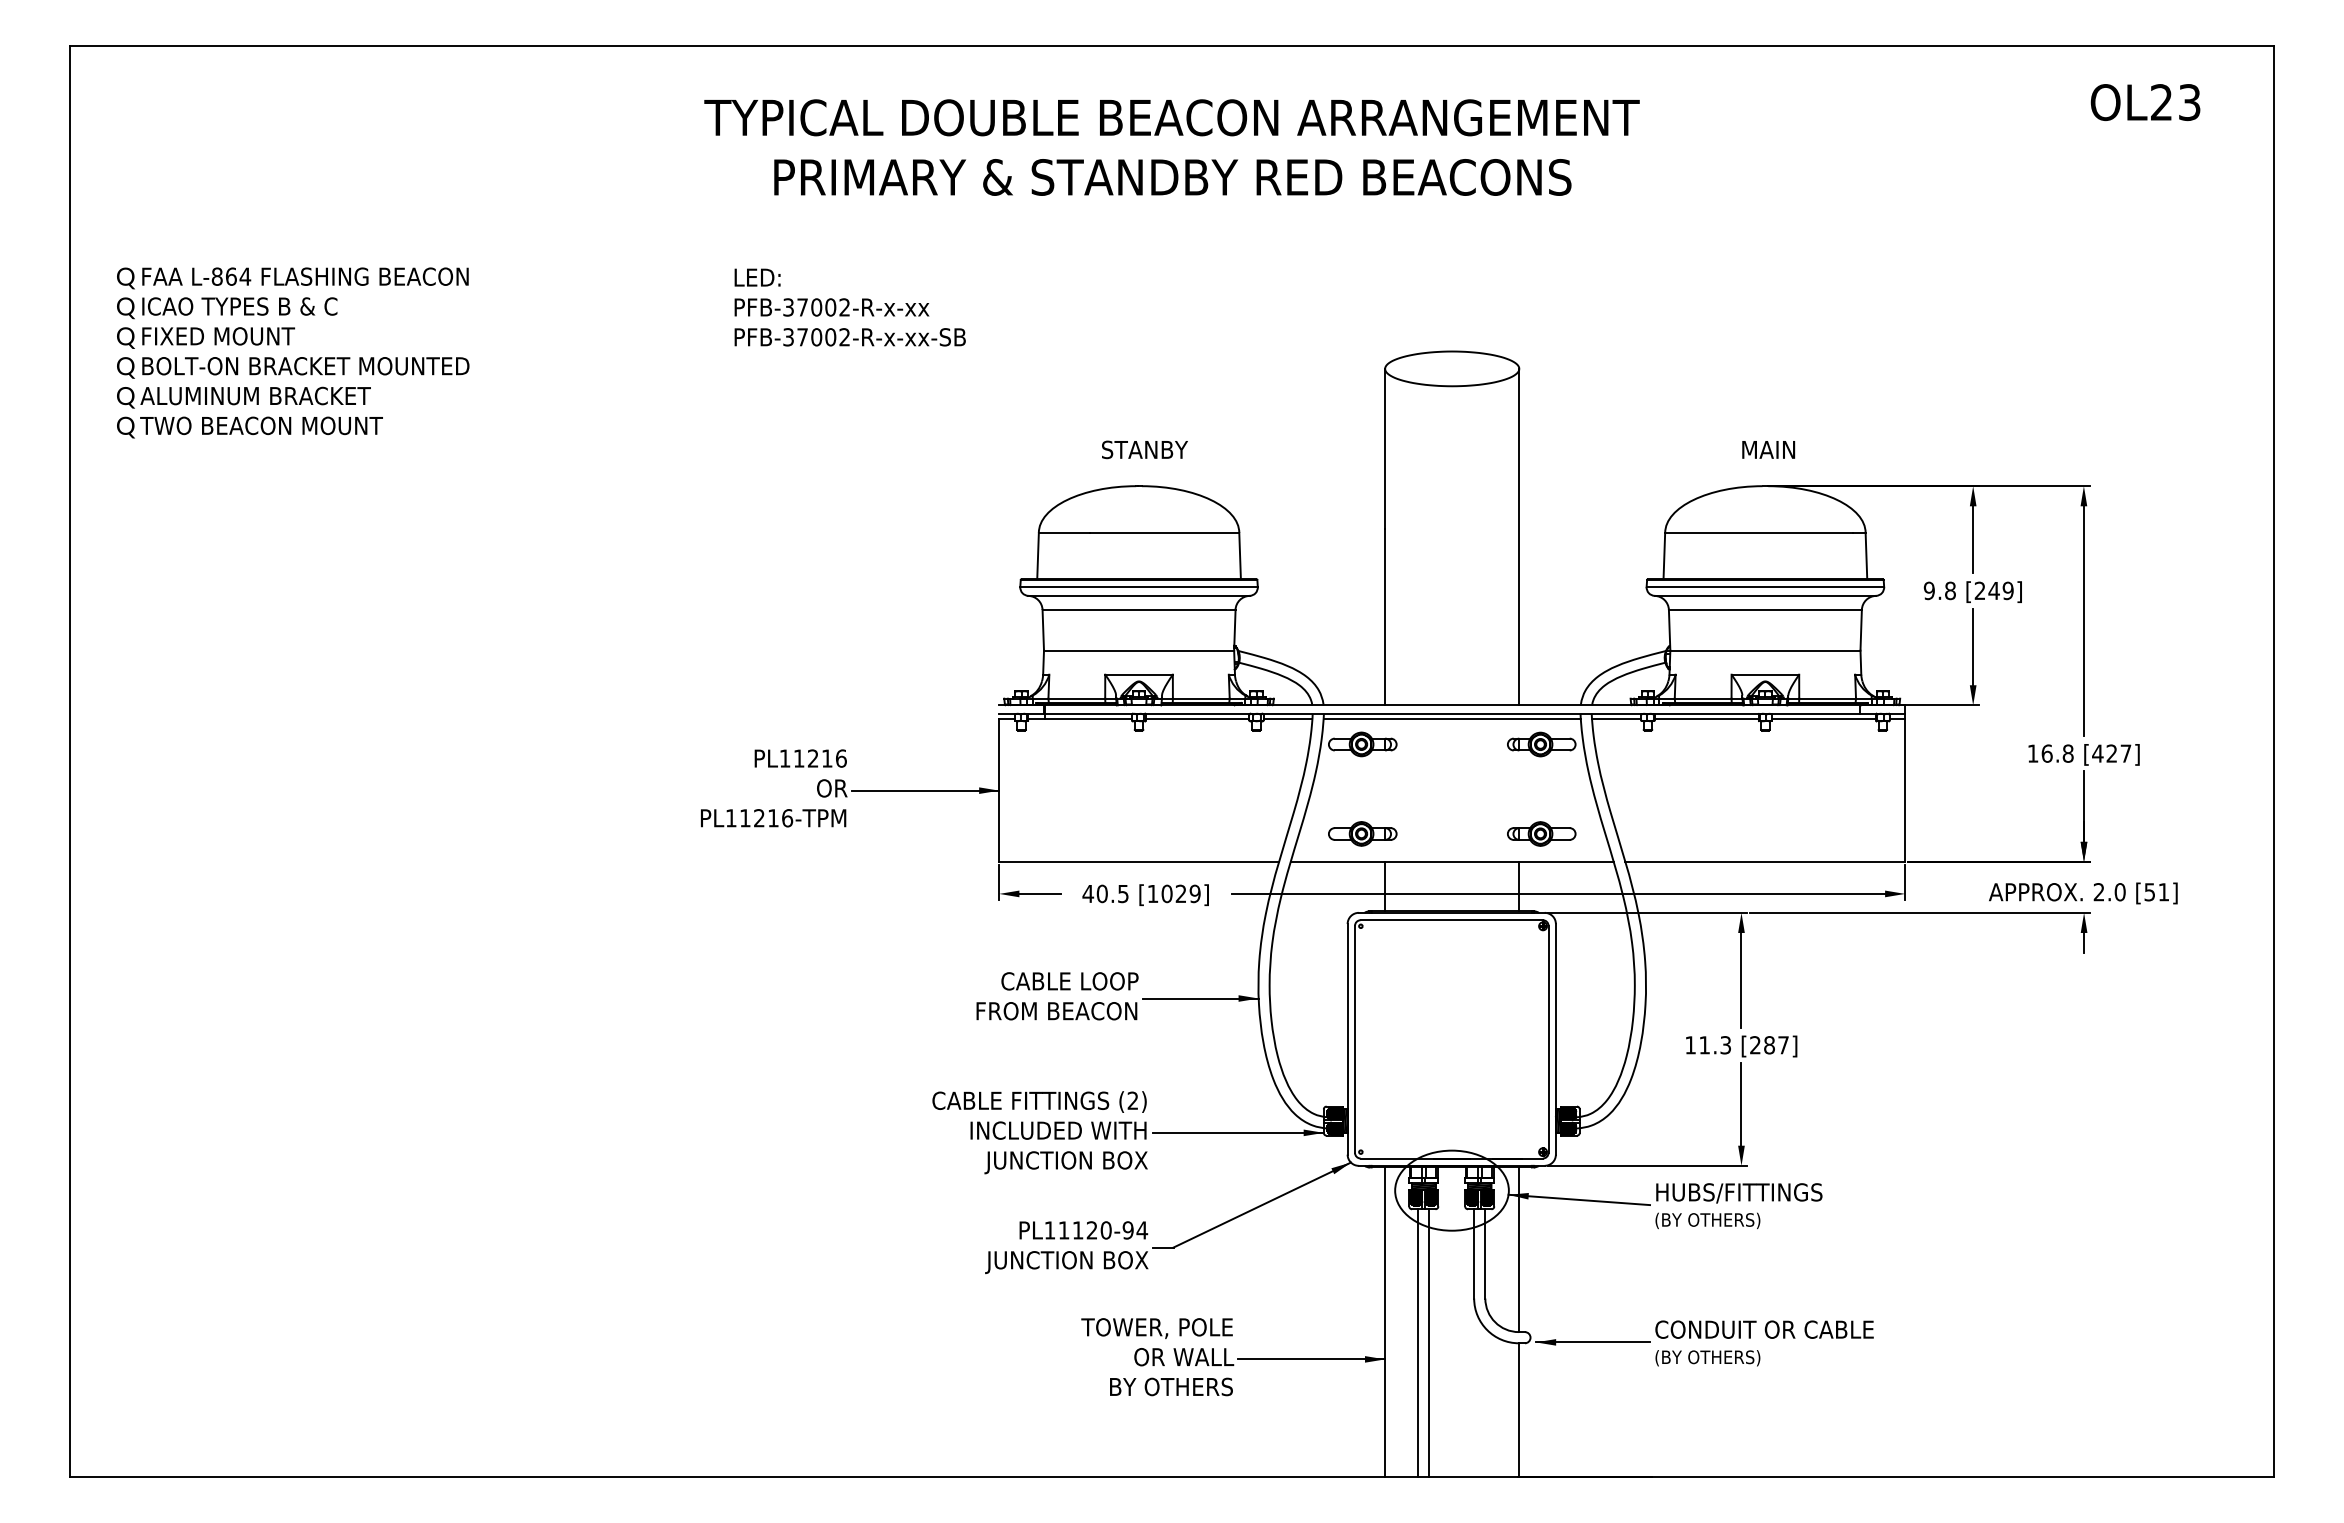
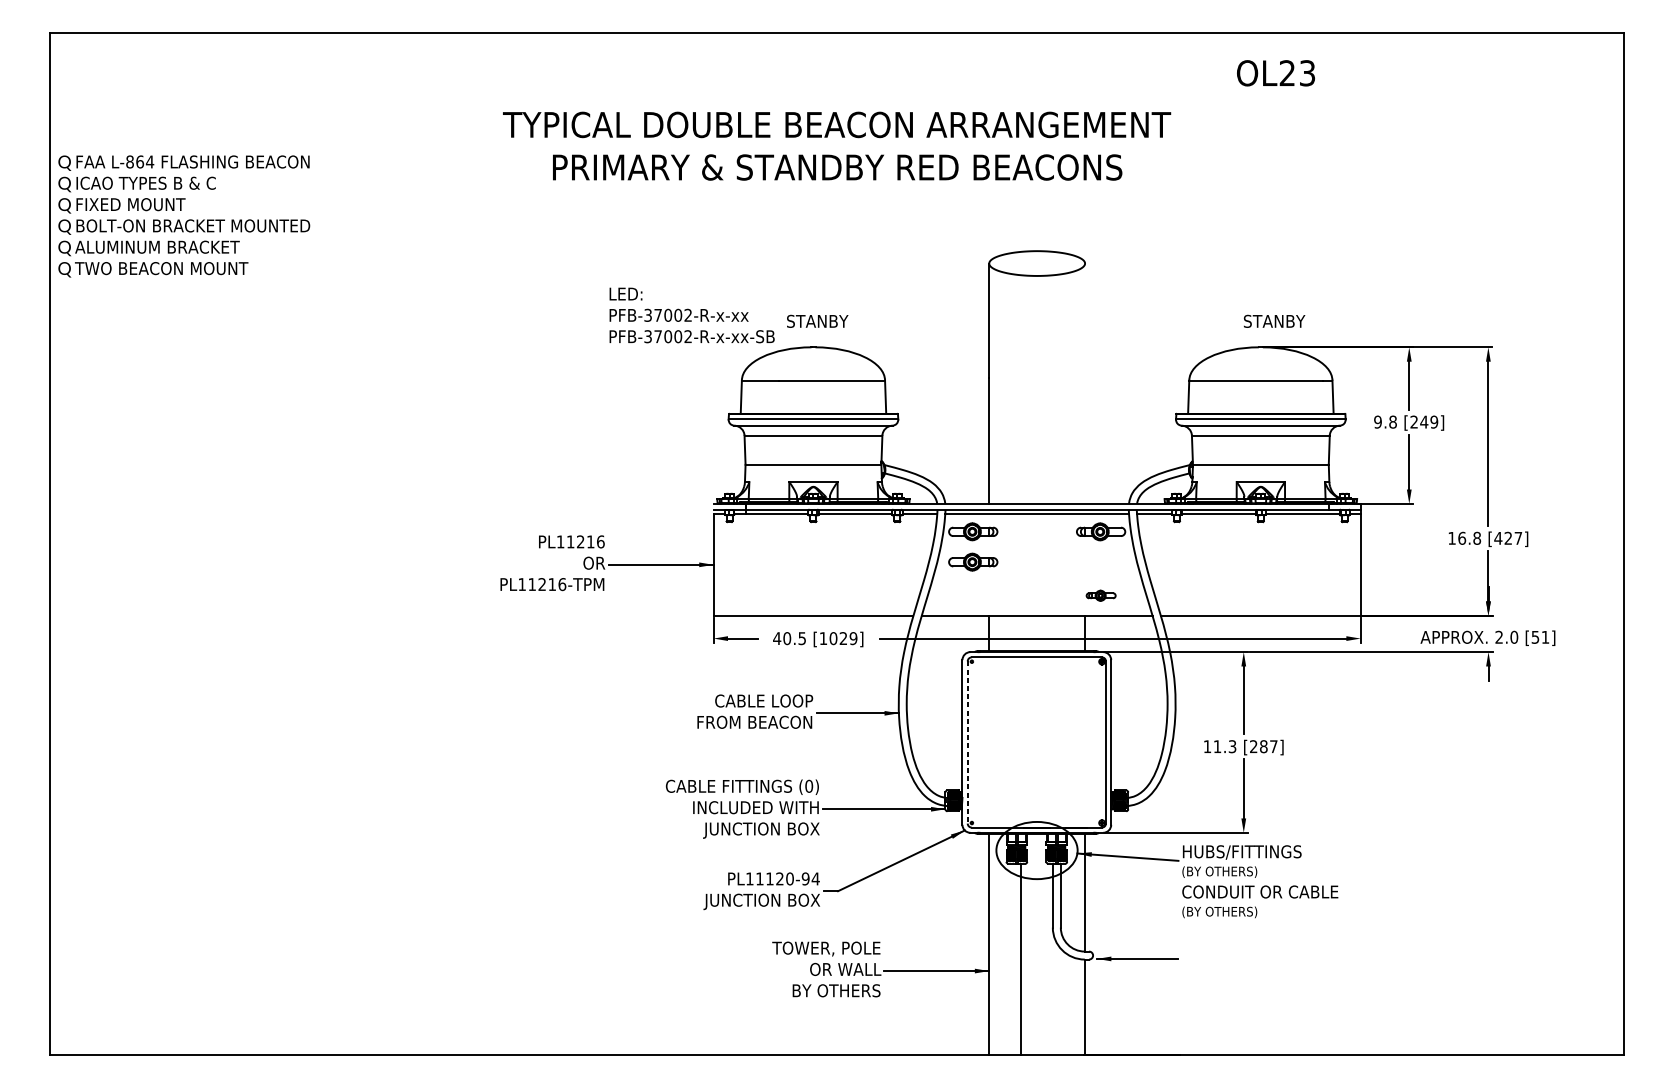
text: (2145, 102) -> (1275, 73), moved
text: (1171, 147) -> (836, 146), moved
text: (849, 307) -> (691, 315), moved
text: (293, 352) -> (184, 216), moved
text: (1784, 449) -> (1274, 321), MAIN -> STANBY
line: (1519, 536) -> (1085, 383), removed
part: (1362, 833) -> (973, 561), moved
part: (1541, 833) -> (1100, 595), size x0.6
line: (1355, 1039) -> (968, 742), solid -> dashed
text: (1132, 1100) -> (808, 786), (2) -> (0)
line: (1418, 1343) -> (1013, 959), removed
text: (1764, 1343) -> (1260, 901), moved

